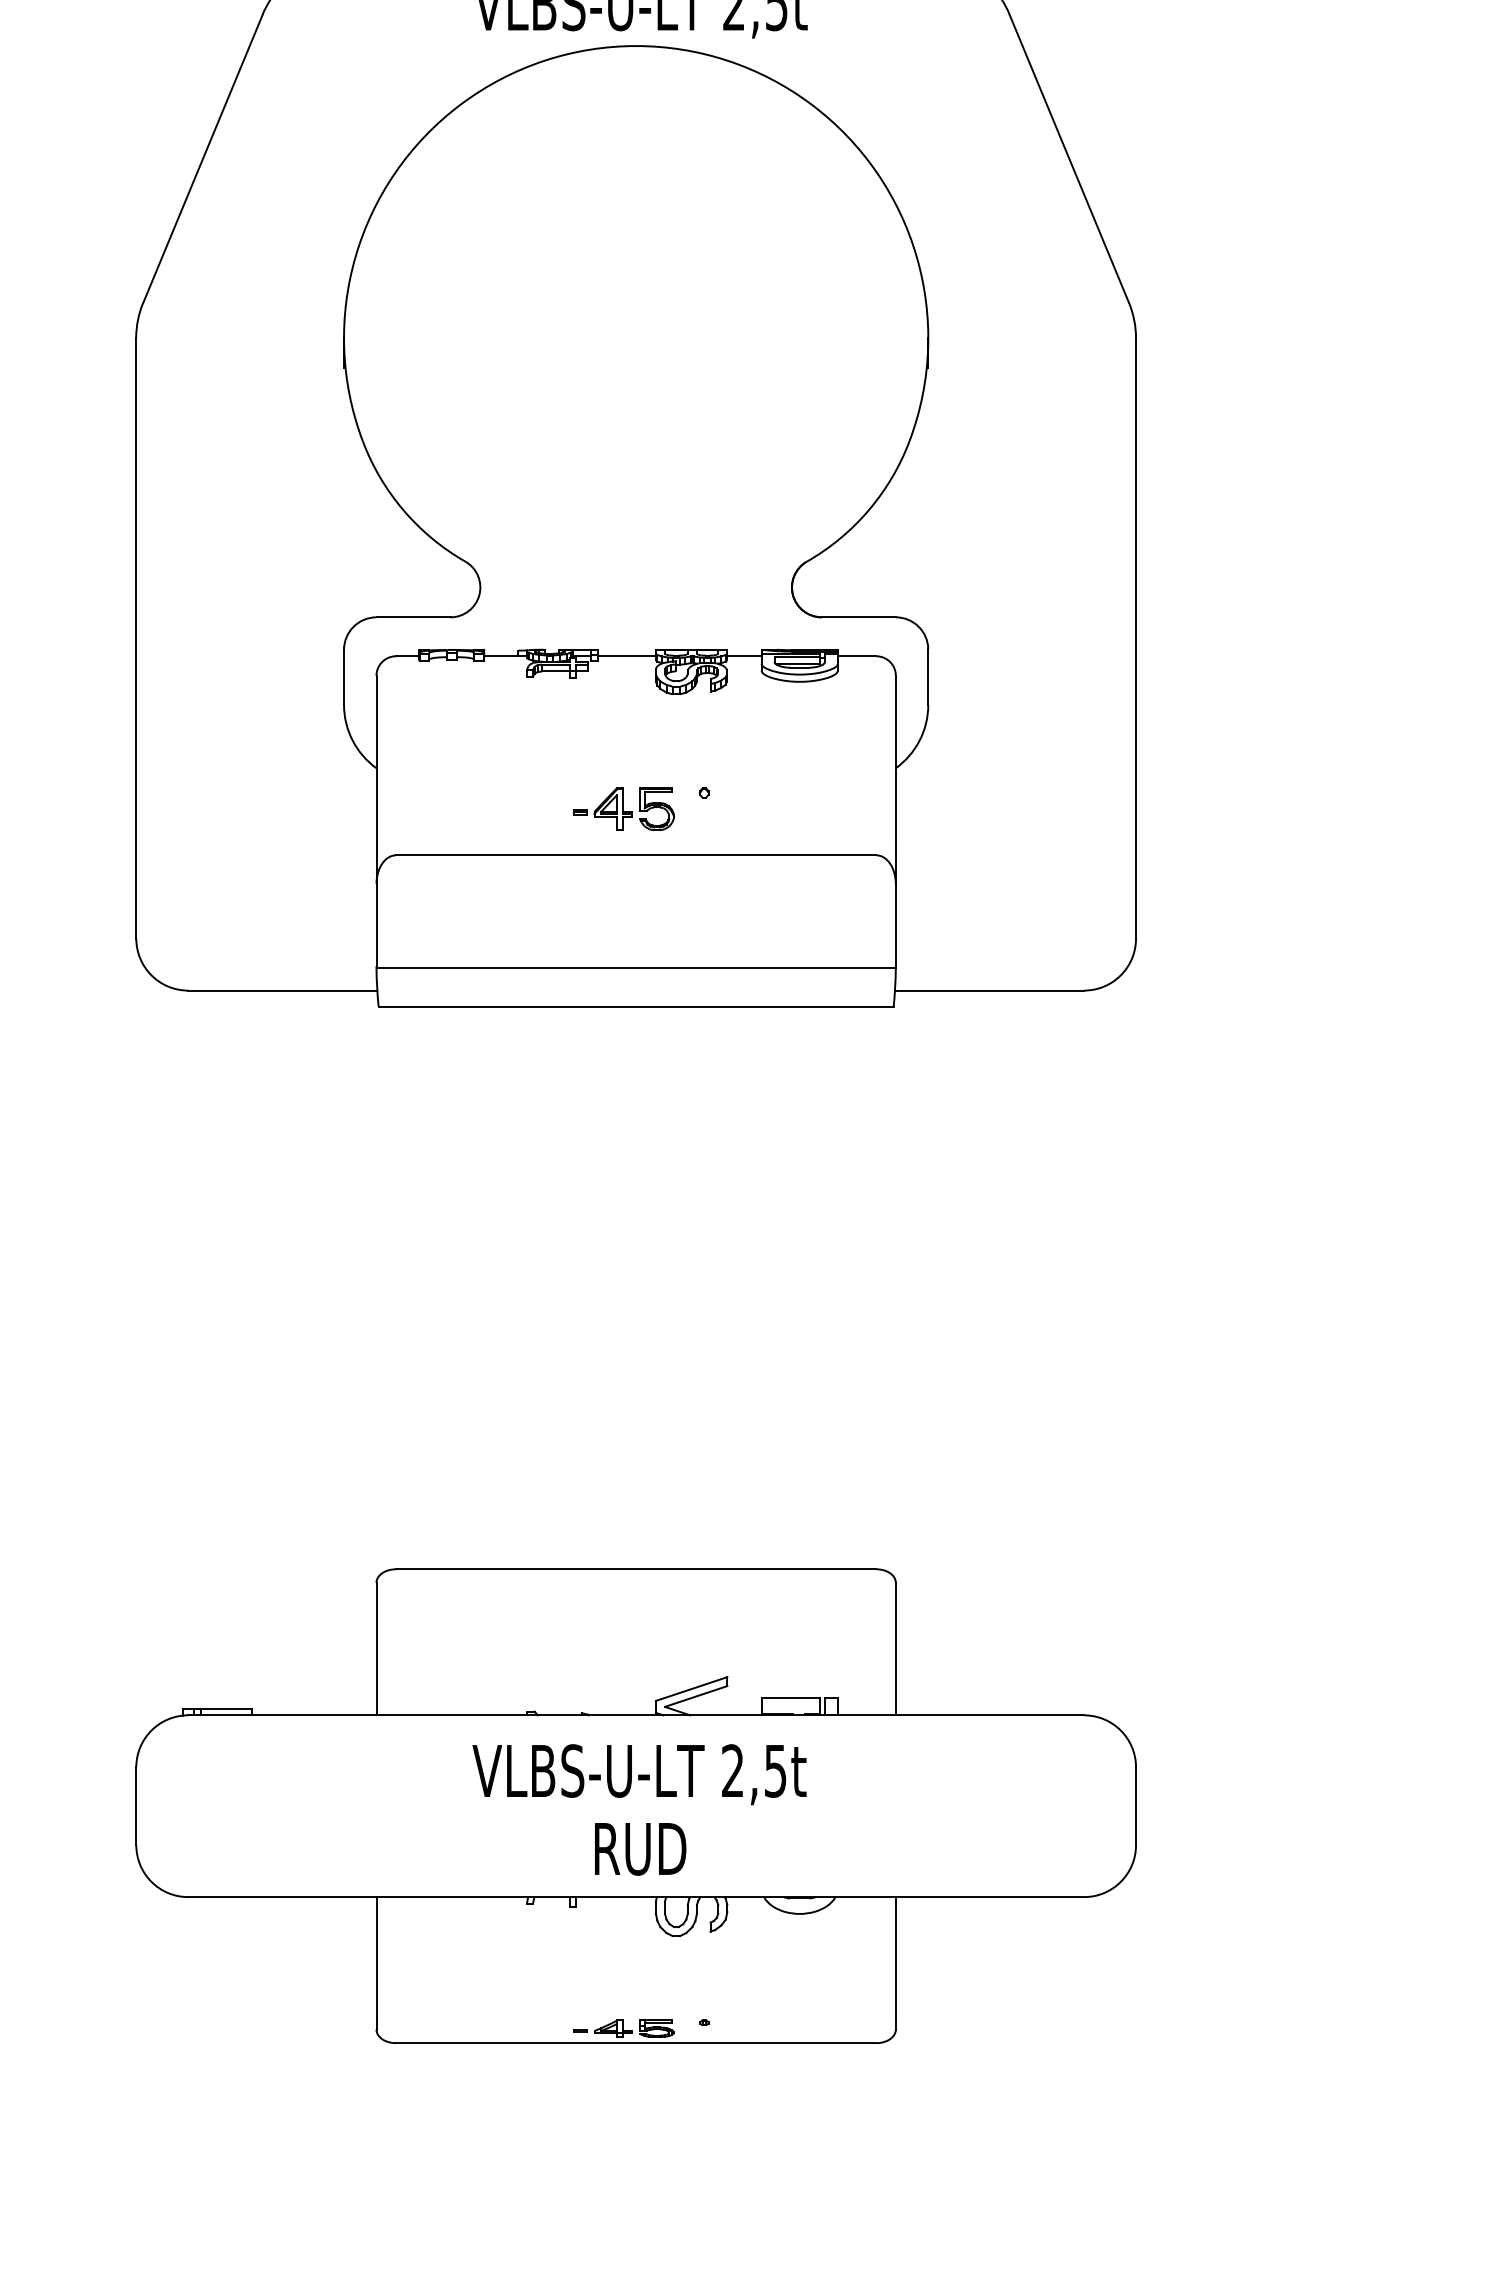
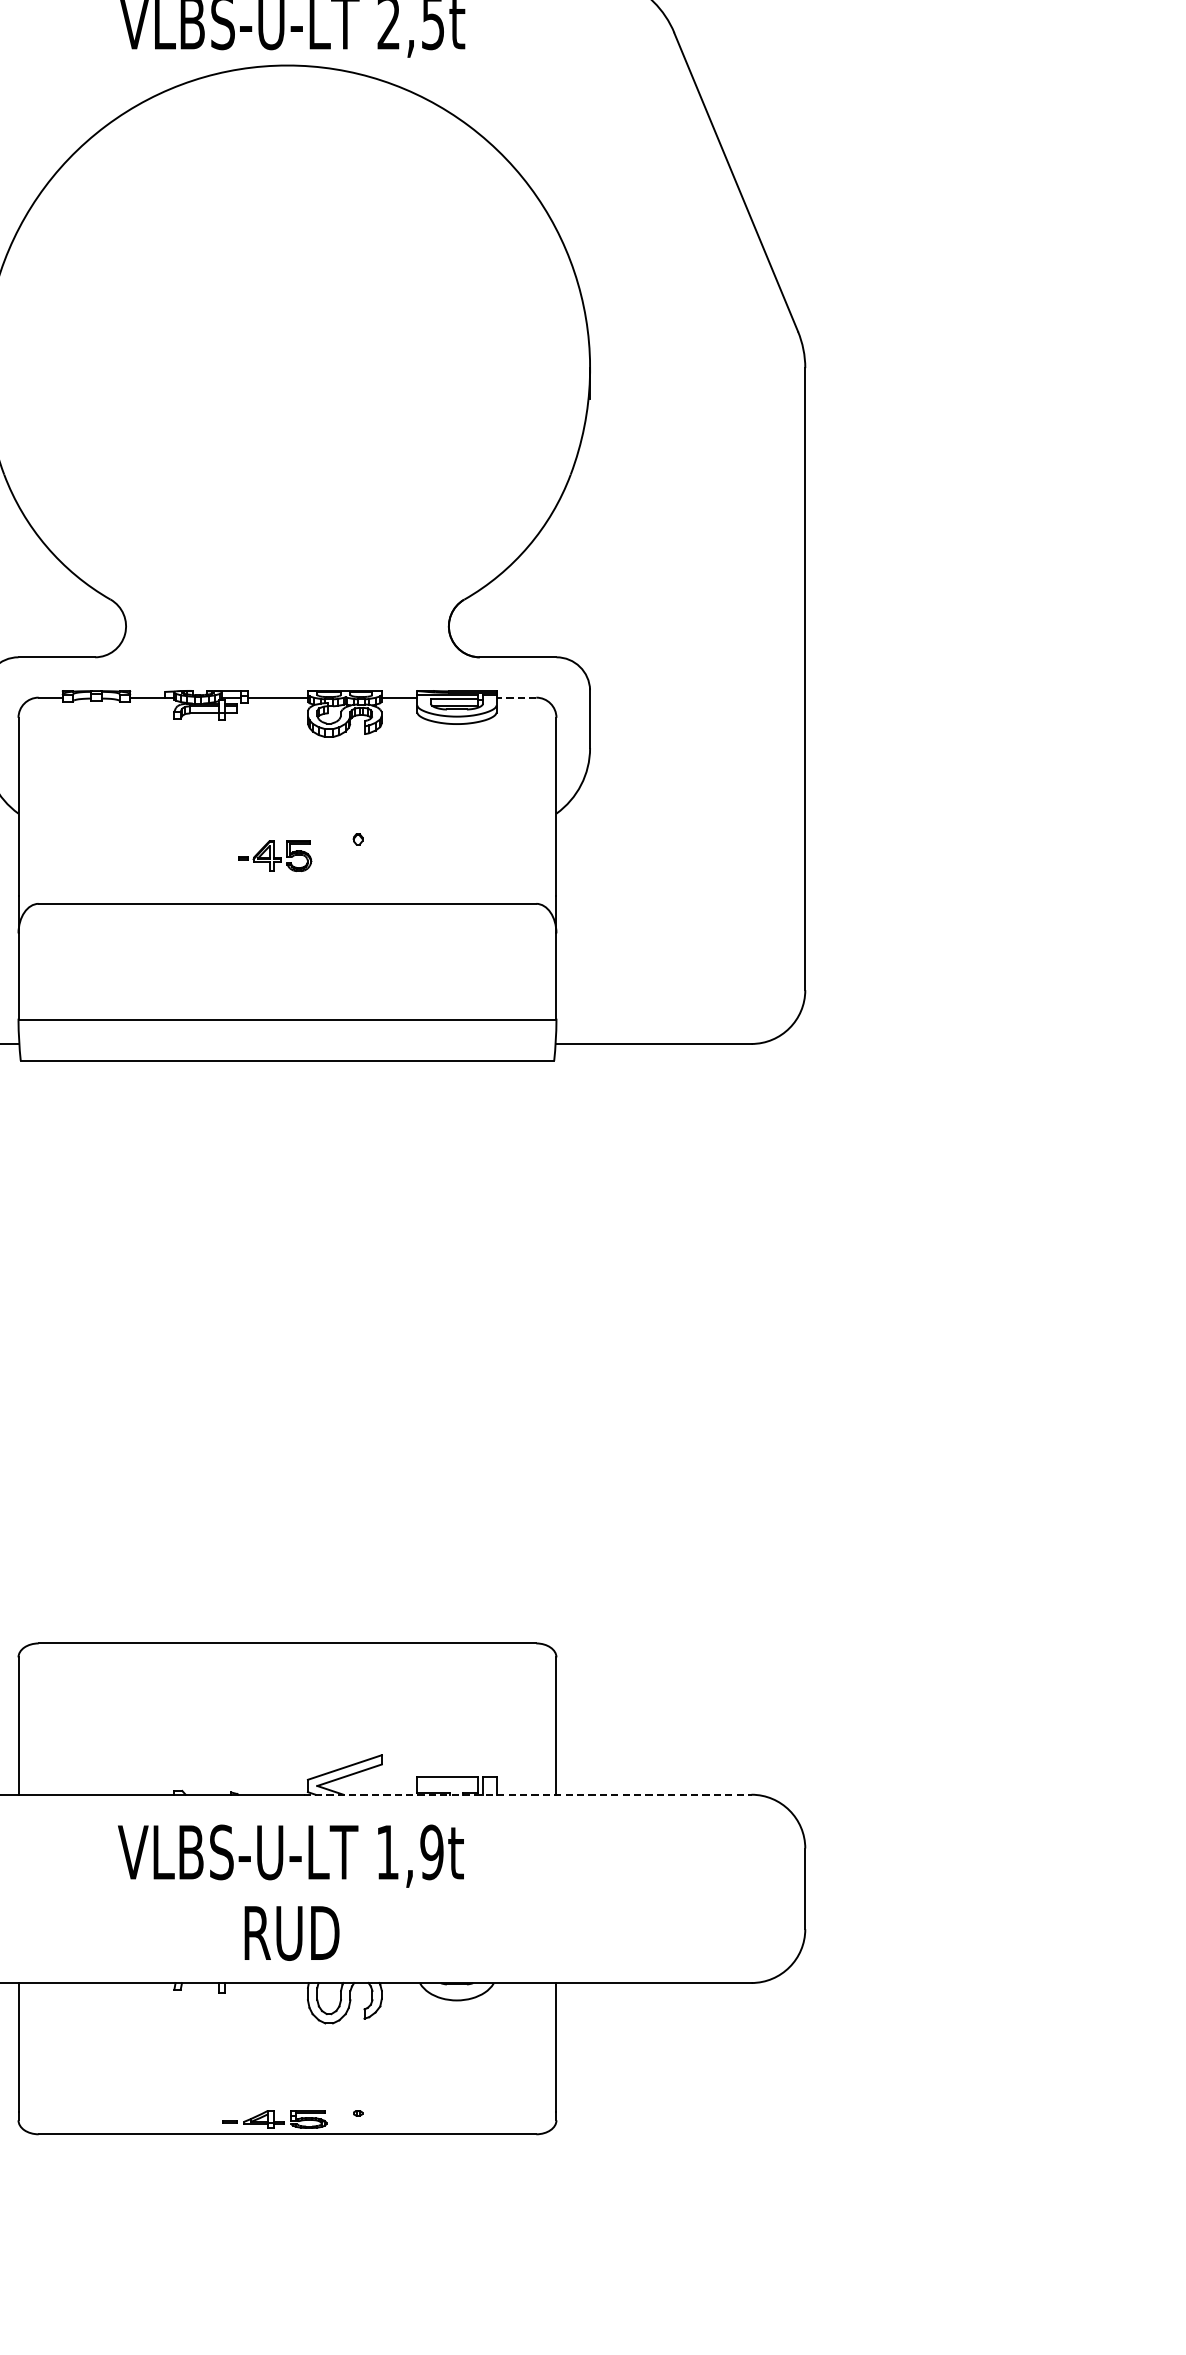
line: (856, 656) -> (515, 697), solid -> dashed
part: (624, 808) -> (275, 855), size x0.7
line: (868, 1715) -> (528, 1794), solid -> dashed
text: (754, 1770) -> (410, 1851), 2,5t -> 1,9t

